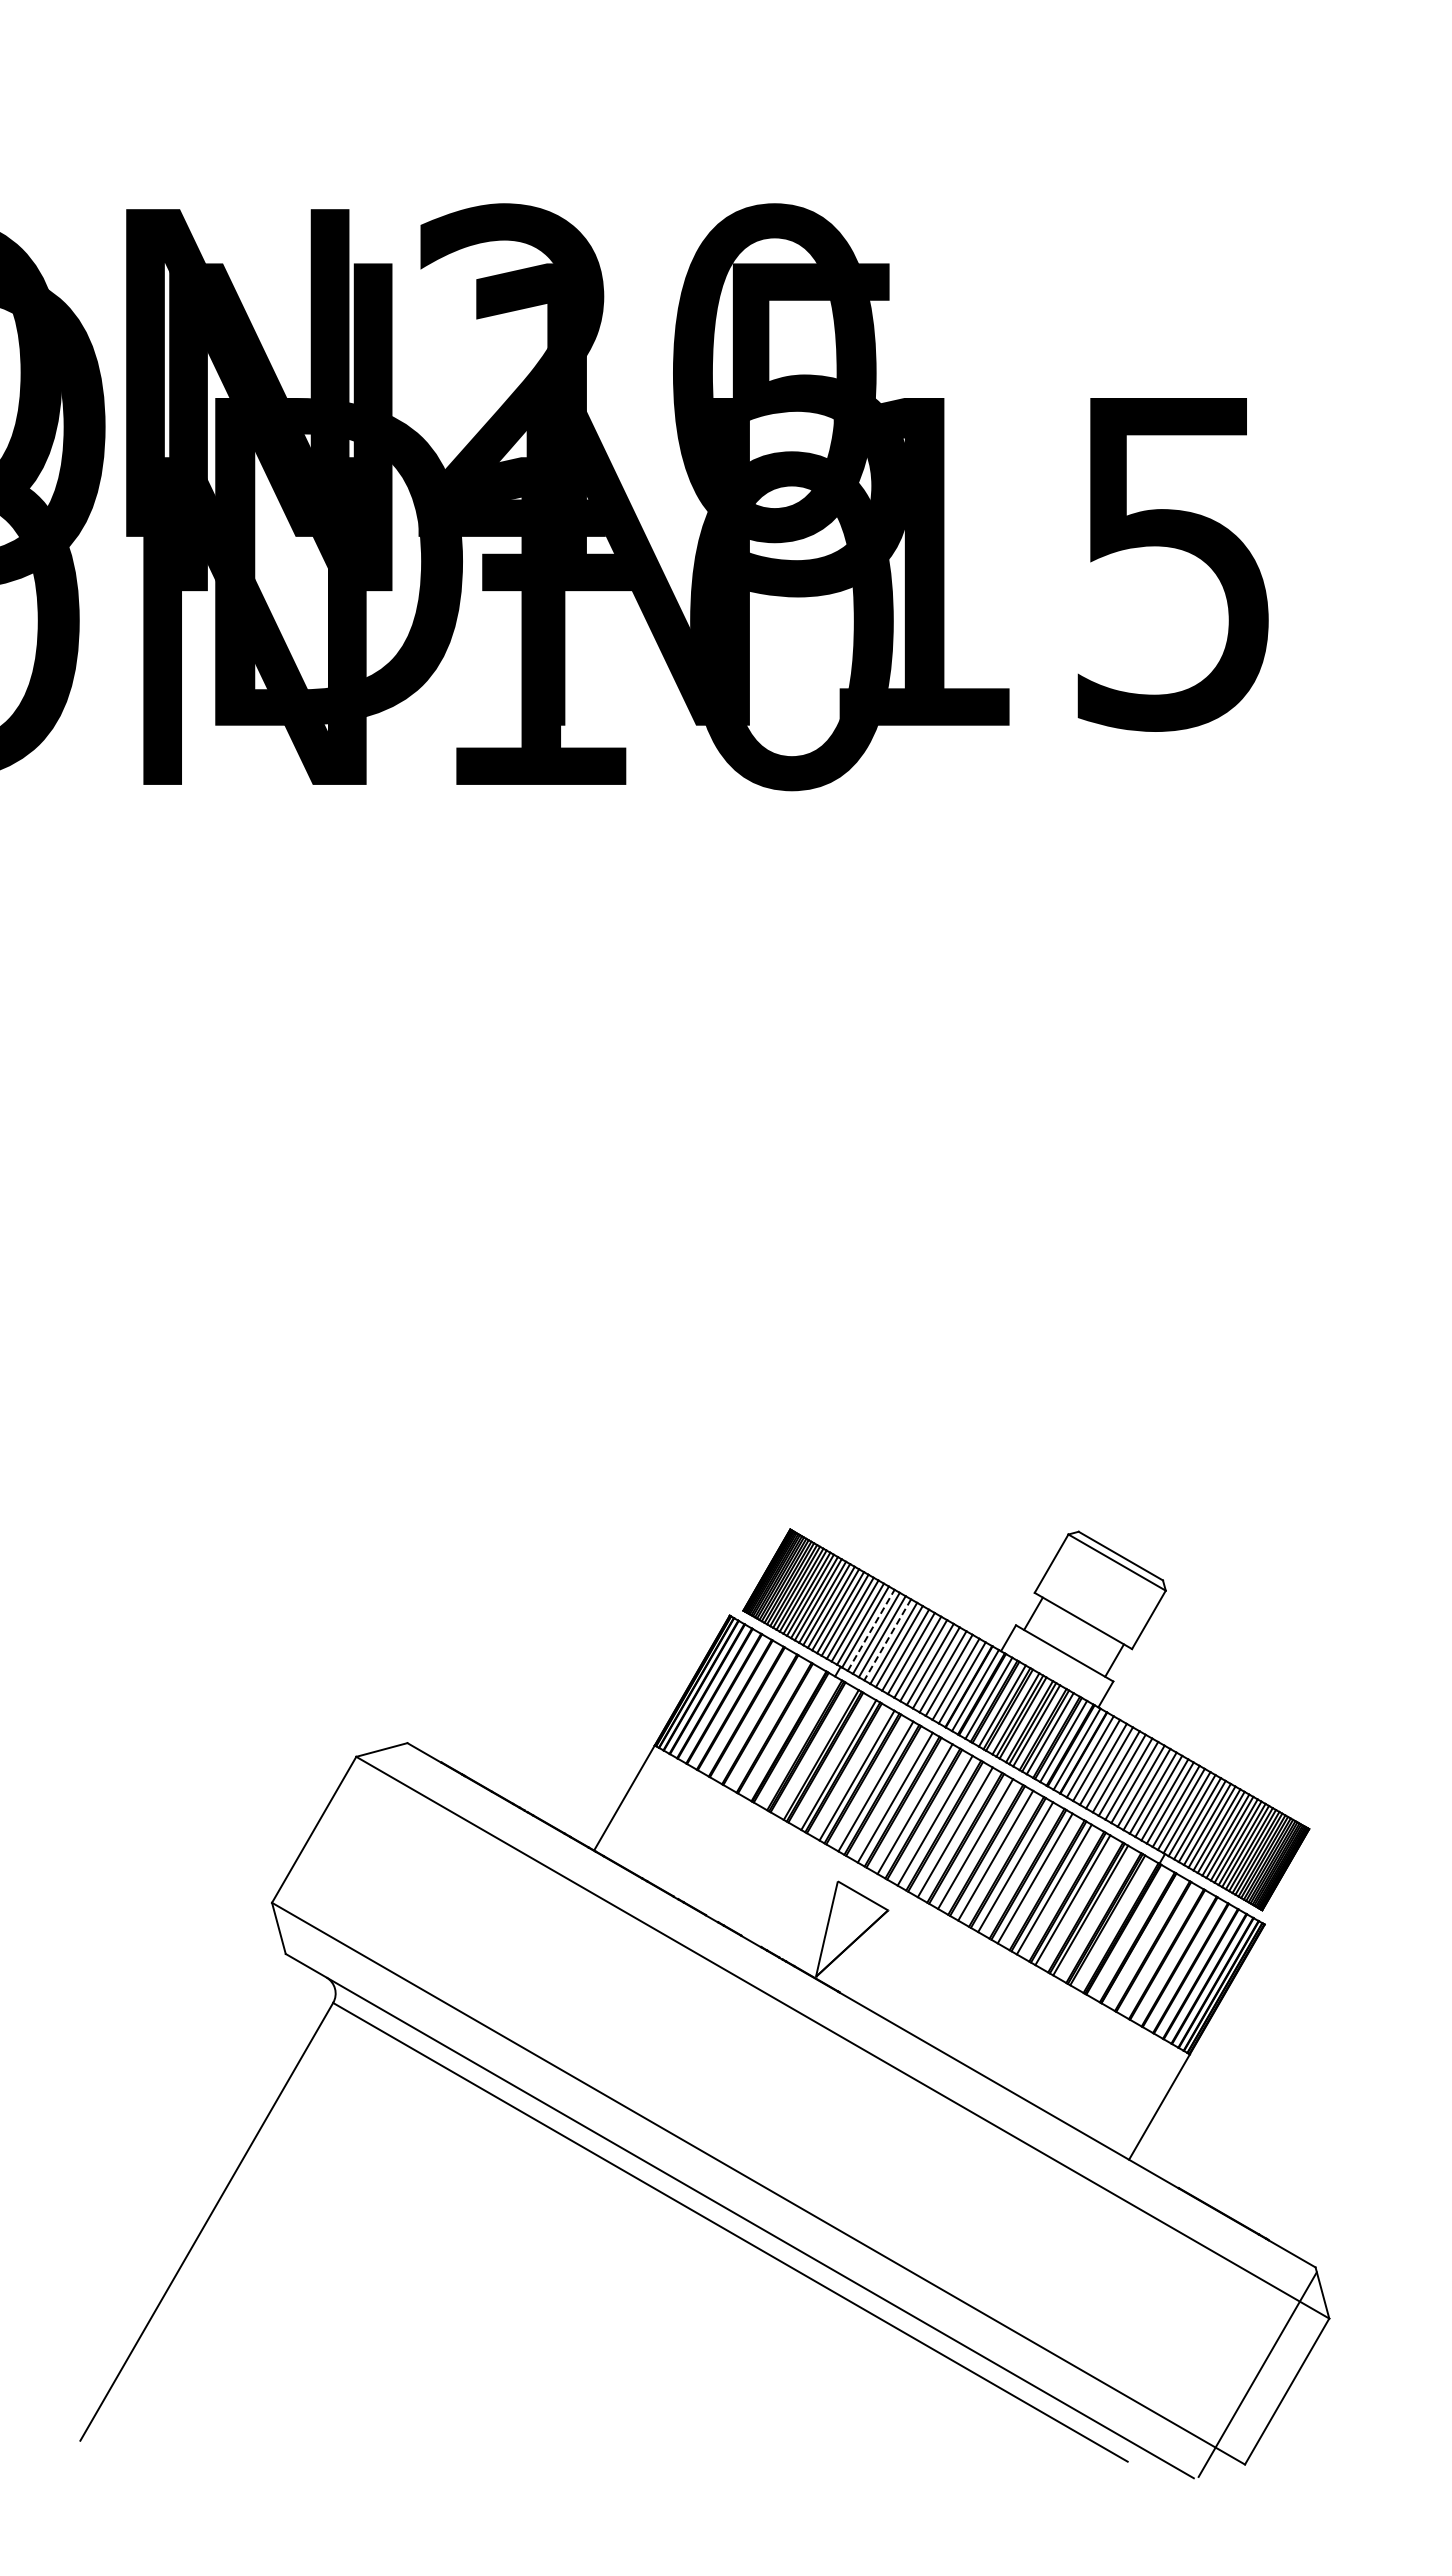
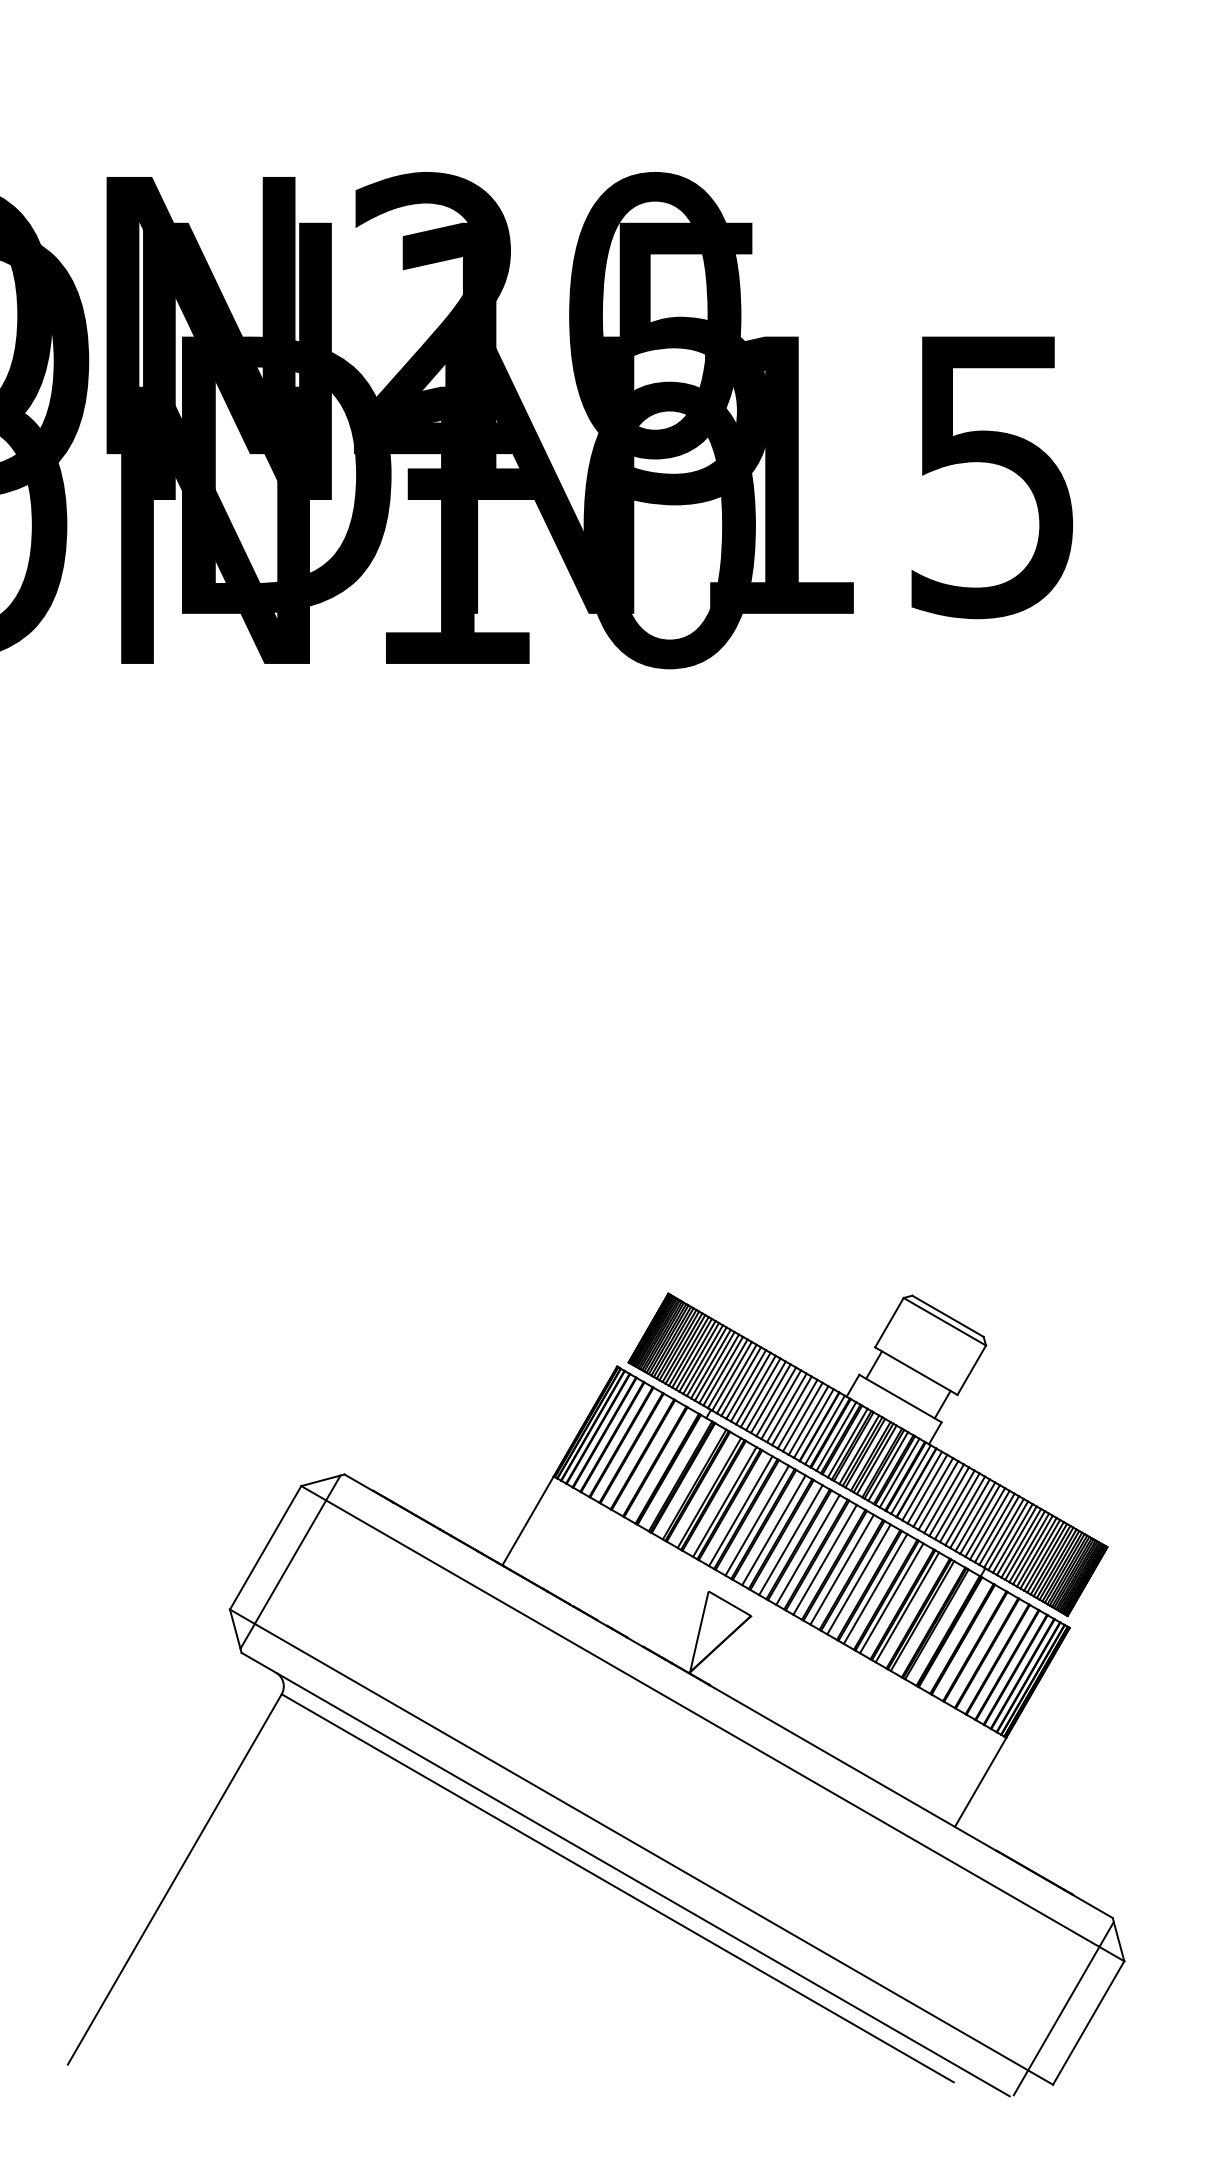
line: (871, 1630) -> (737, 1379), dashed -> solid
line: (887, 1639) -> (750, 1386), dashed -> solid
line: (343, 1846) -> (290, 1561), added

